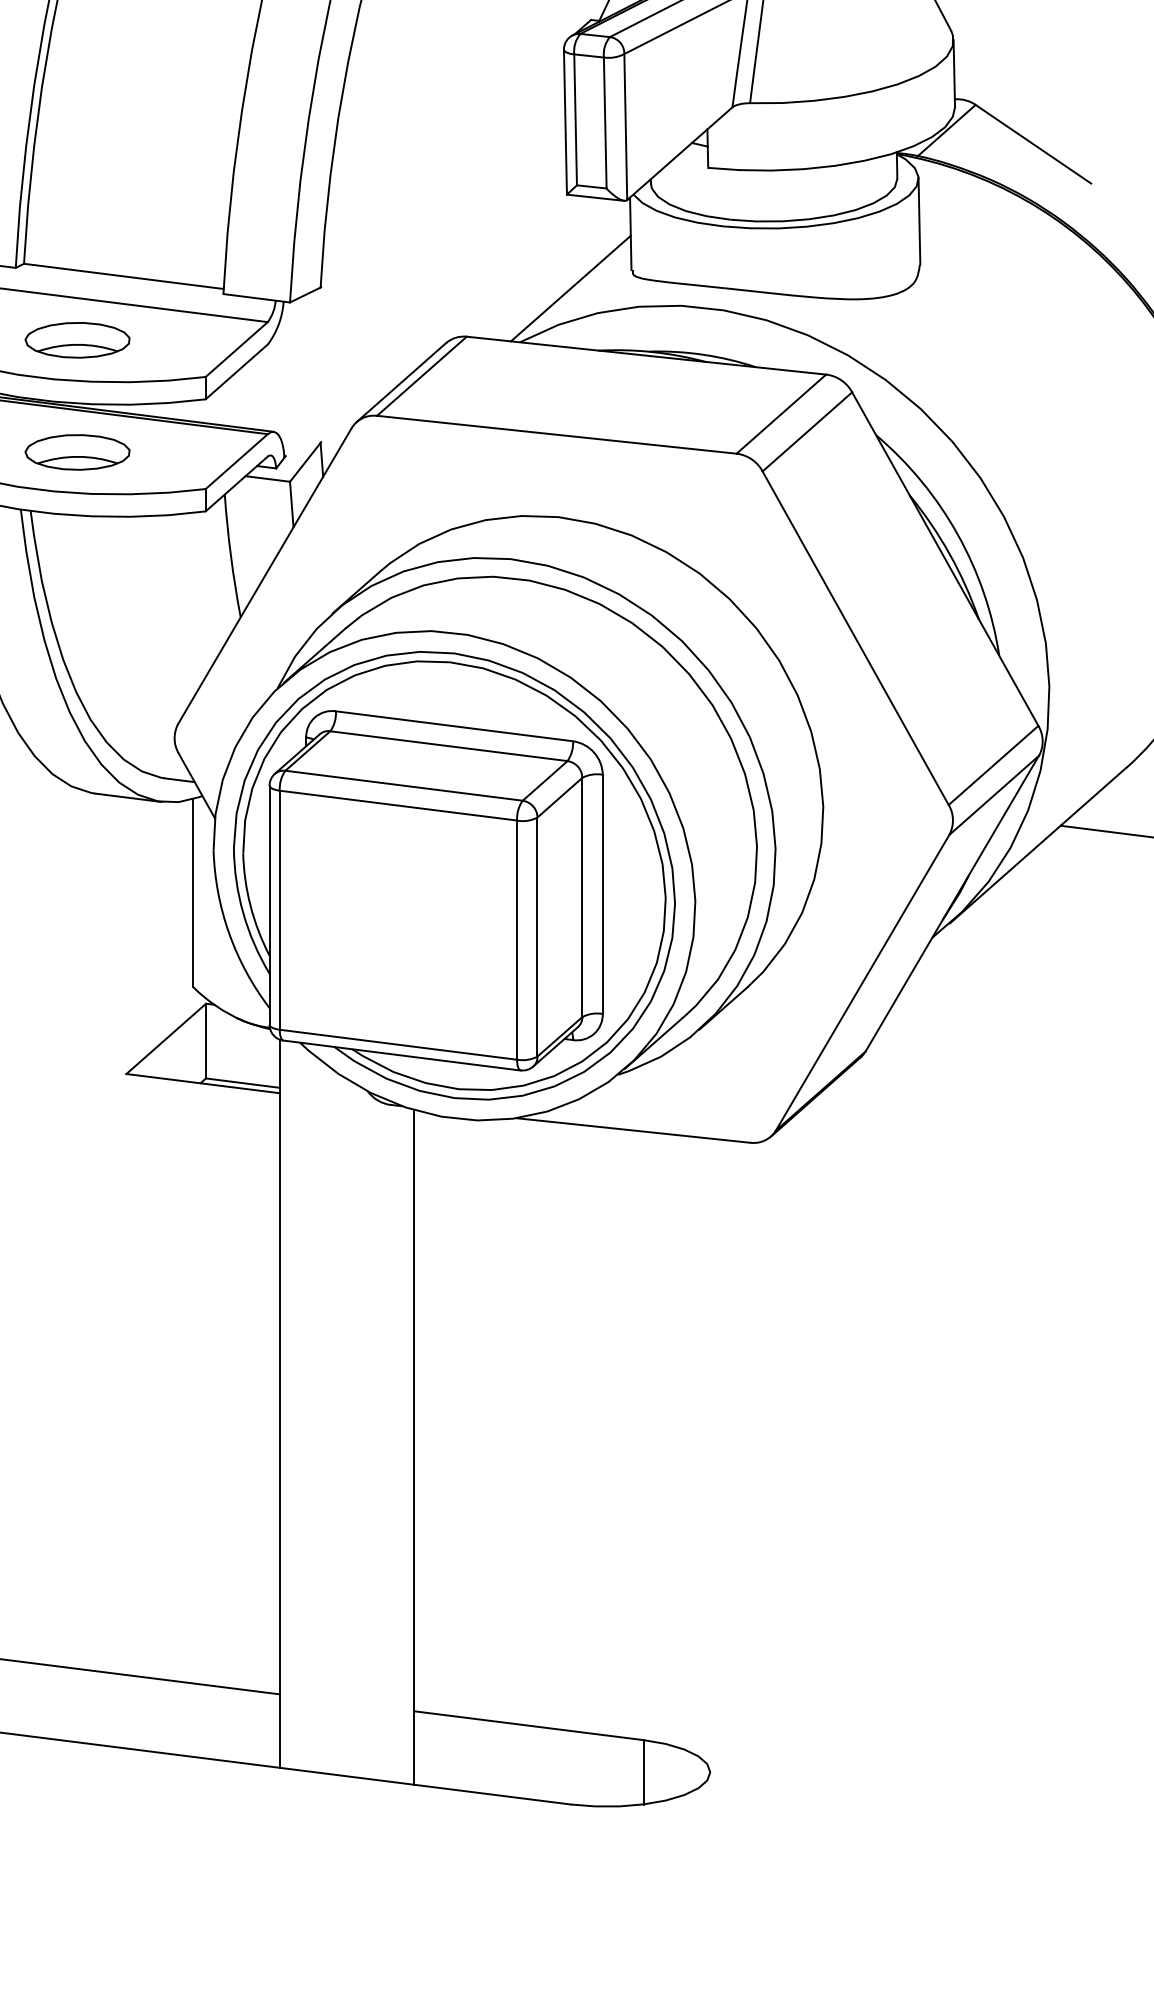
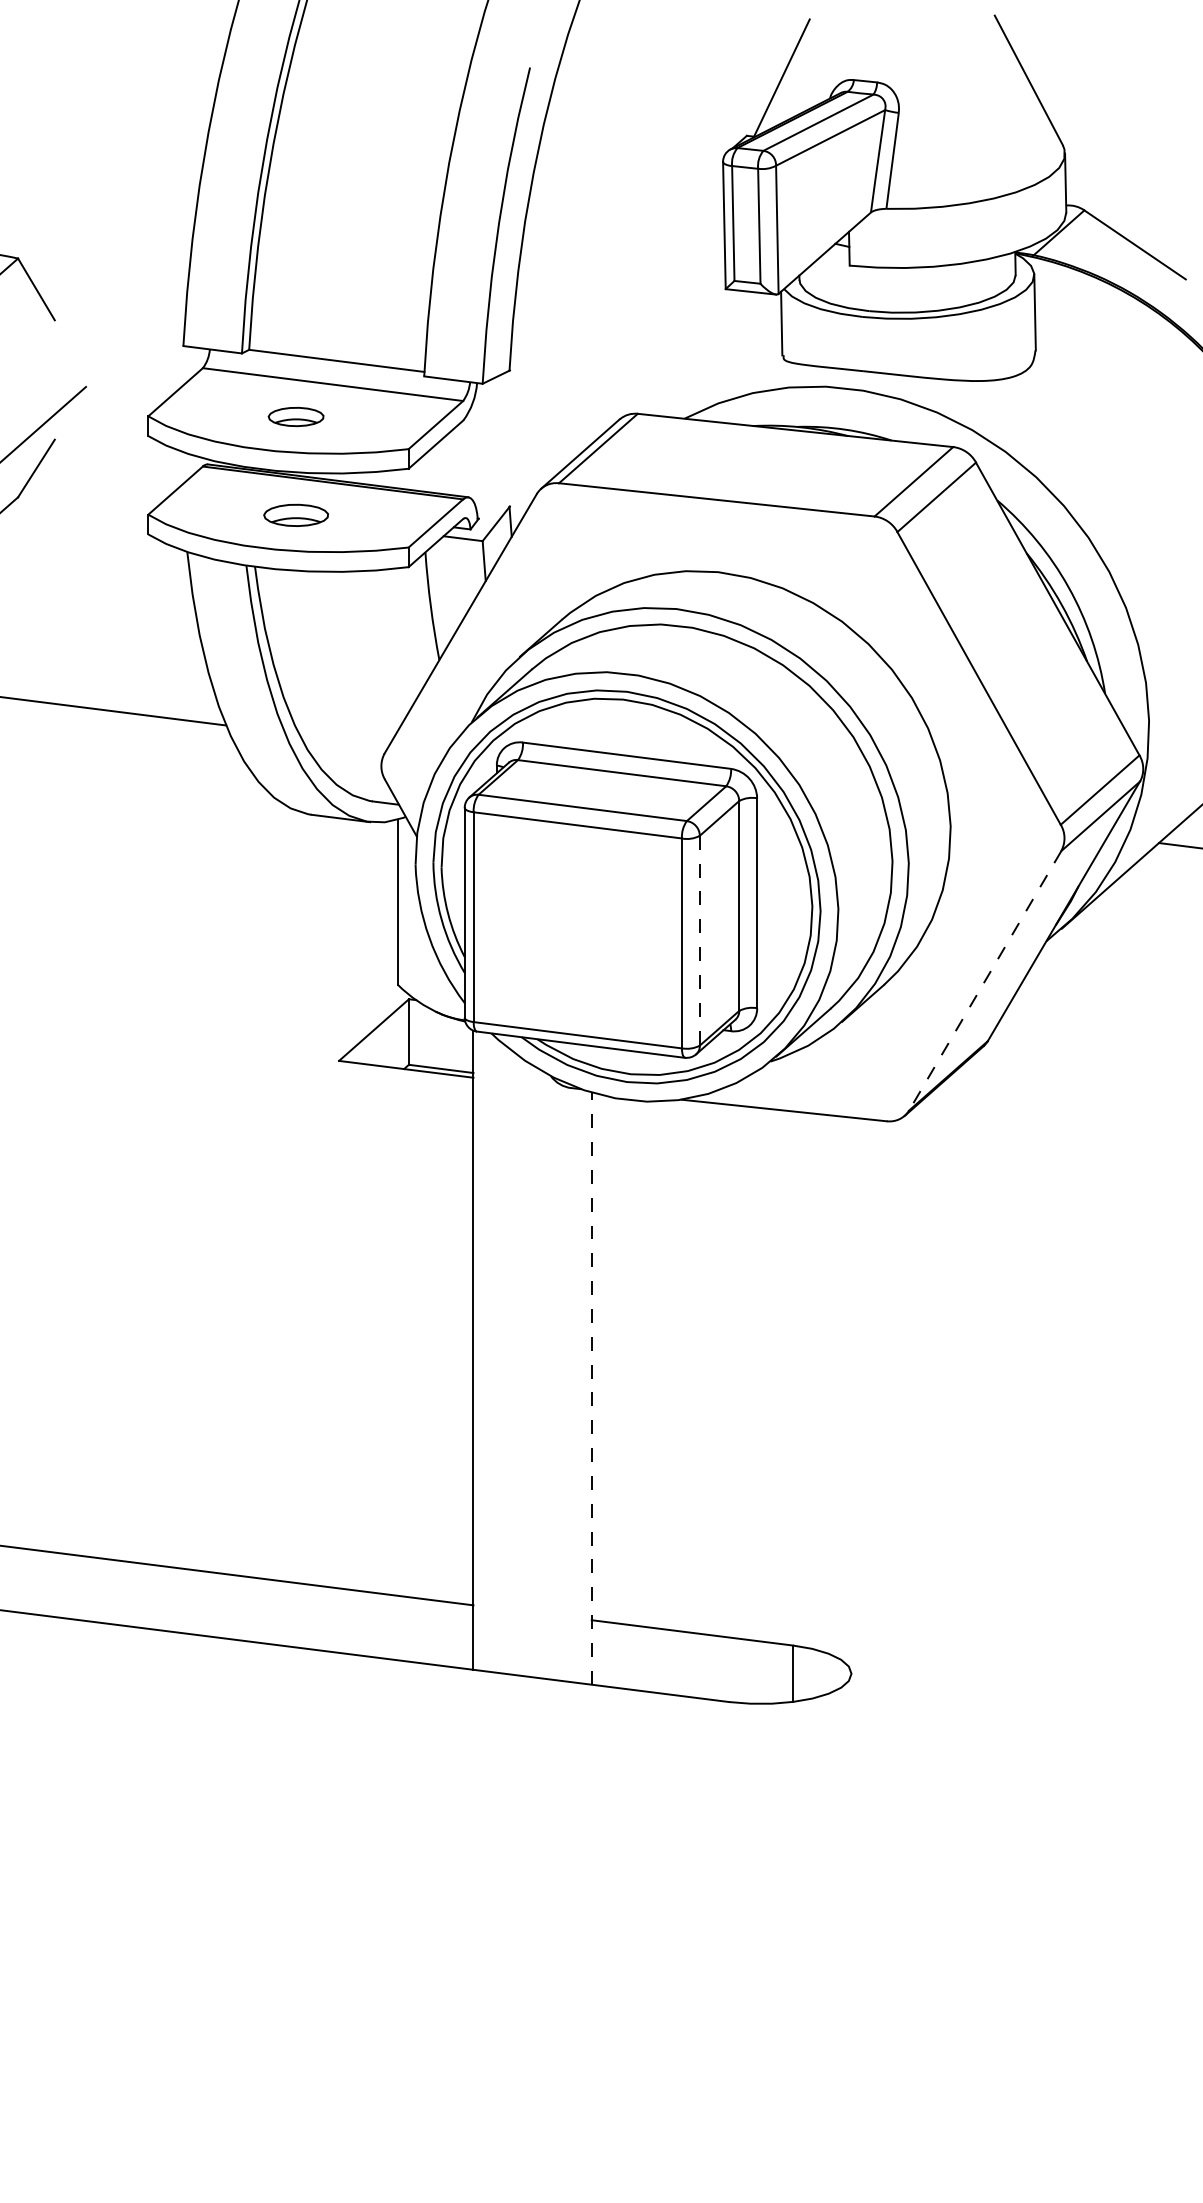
line: (570, 288) -> (728, 371), removed
part: (76, 339) -> (295, 416), size x0.6
part: (76, 452) -> (295, 515), size x0.7
line: (537, 936) -> (699, 940), solid -> dashed
line: (861, 983) -> (984, 981), solid -> dashed
line: (414, 1447) -> (591, 1388), solid -> dashed

